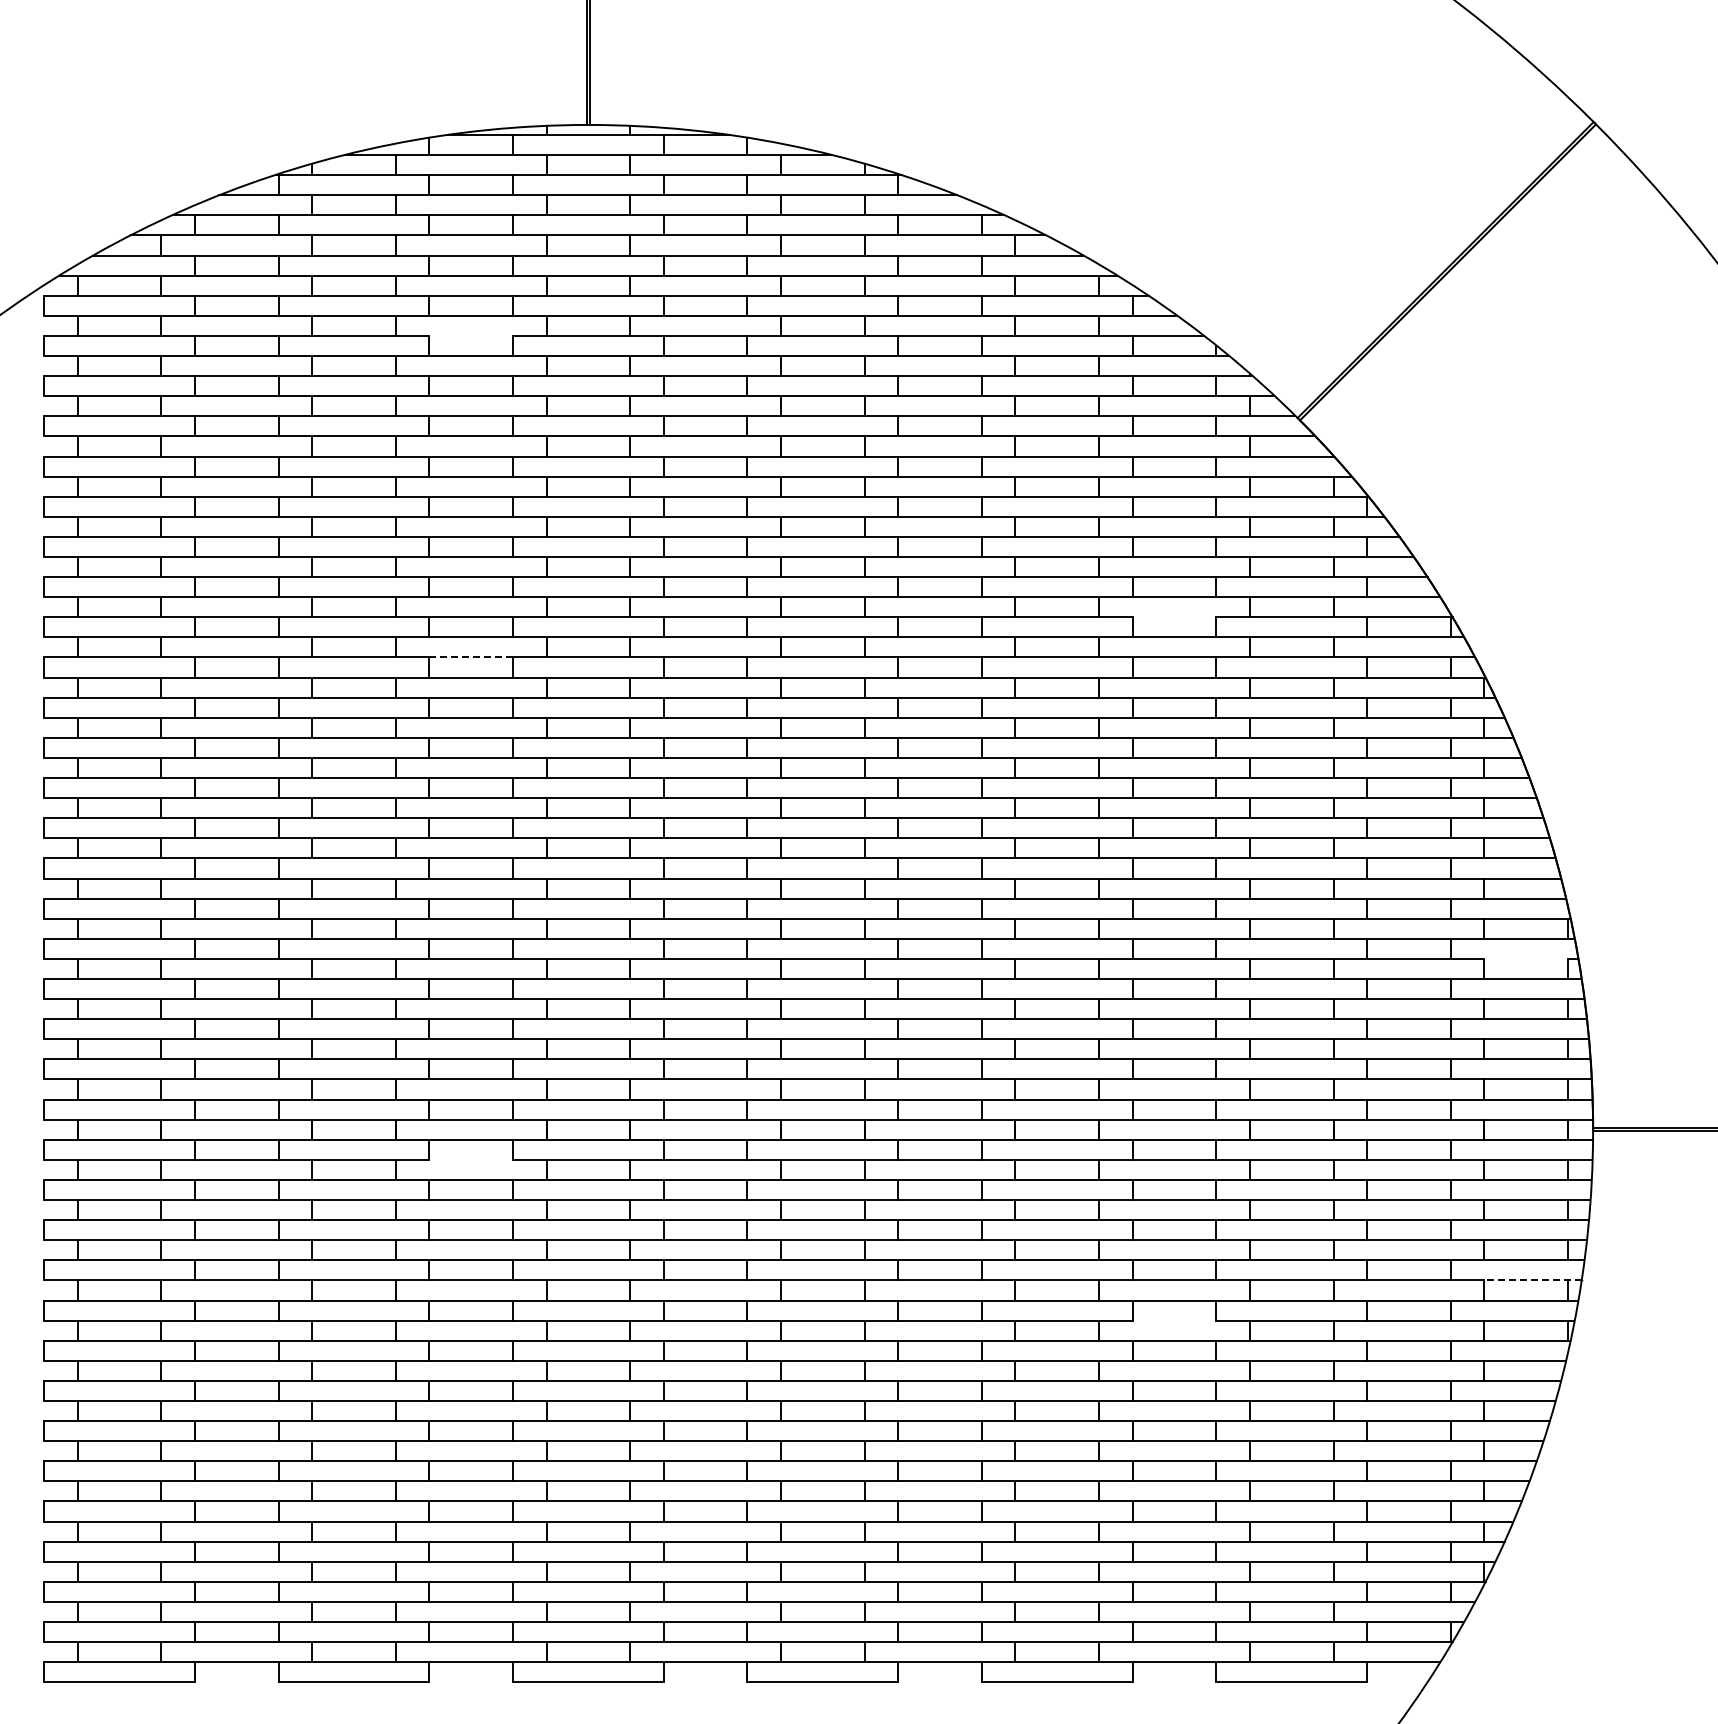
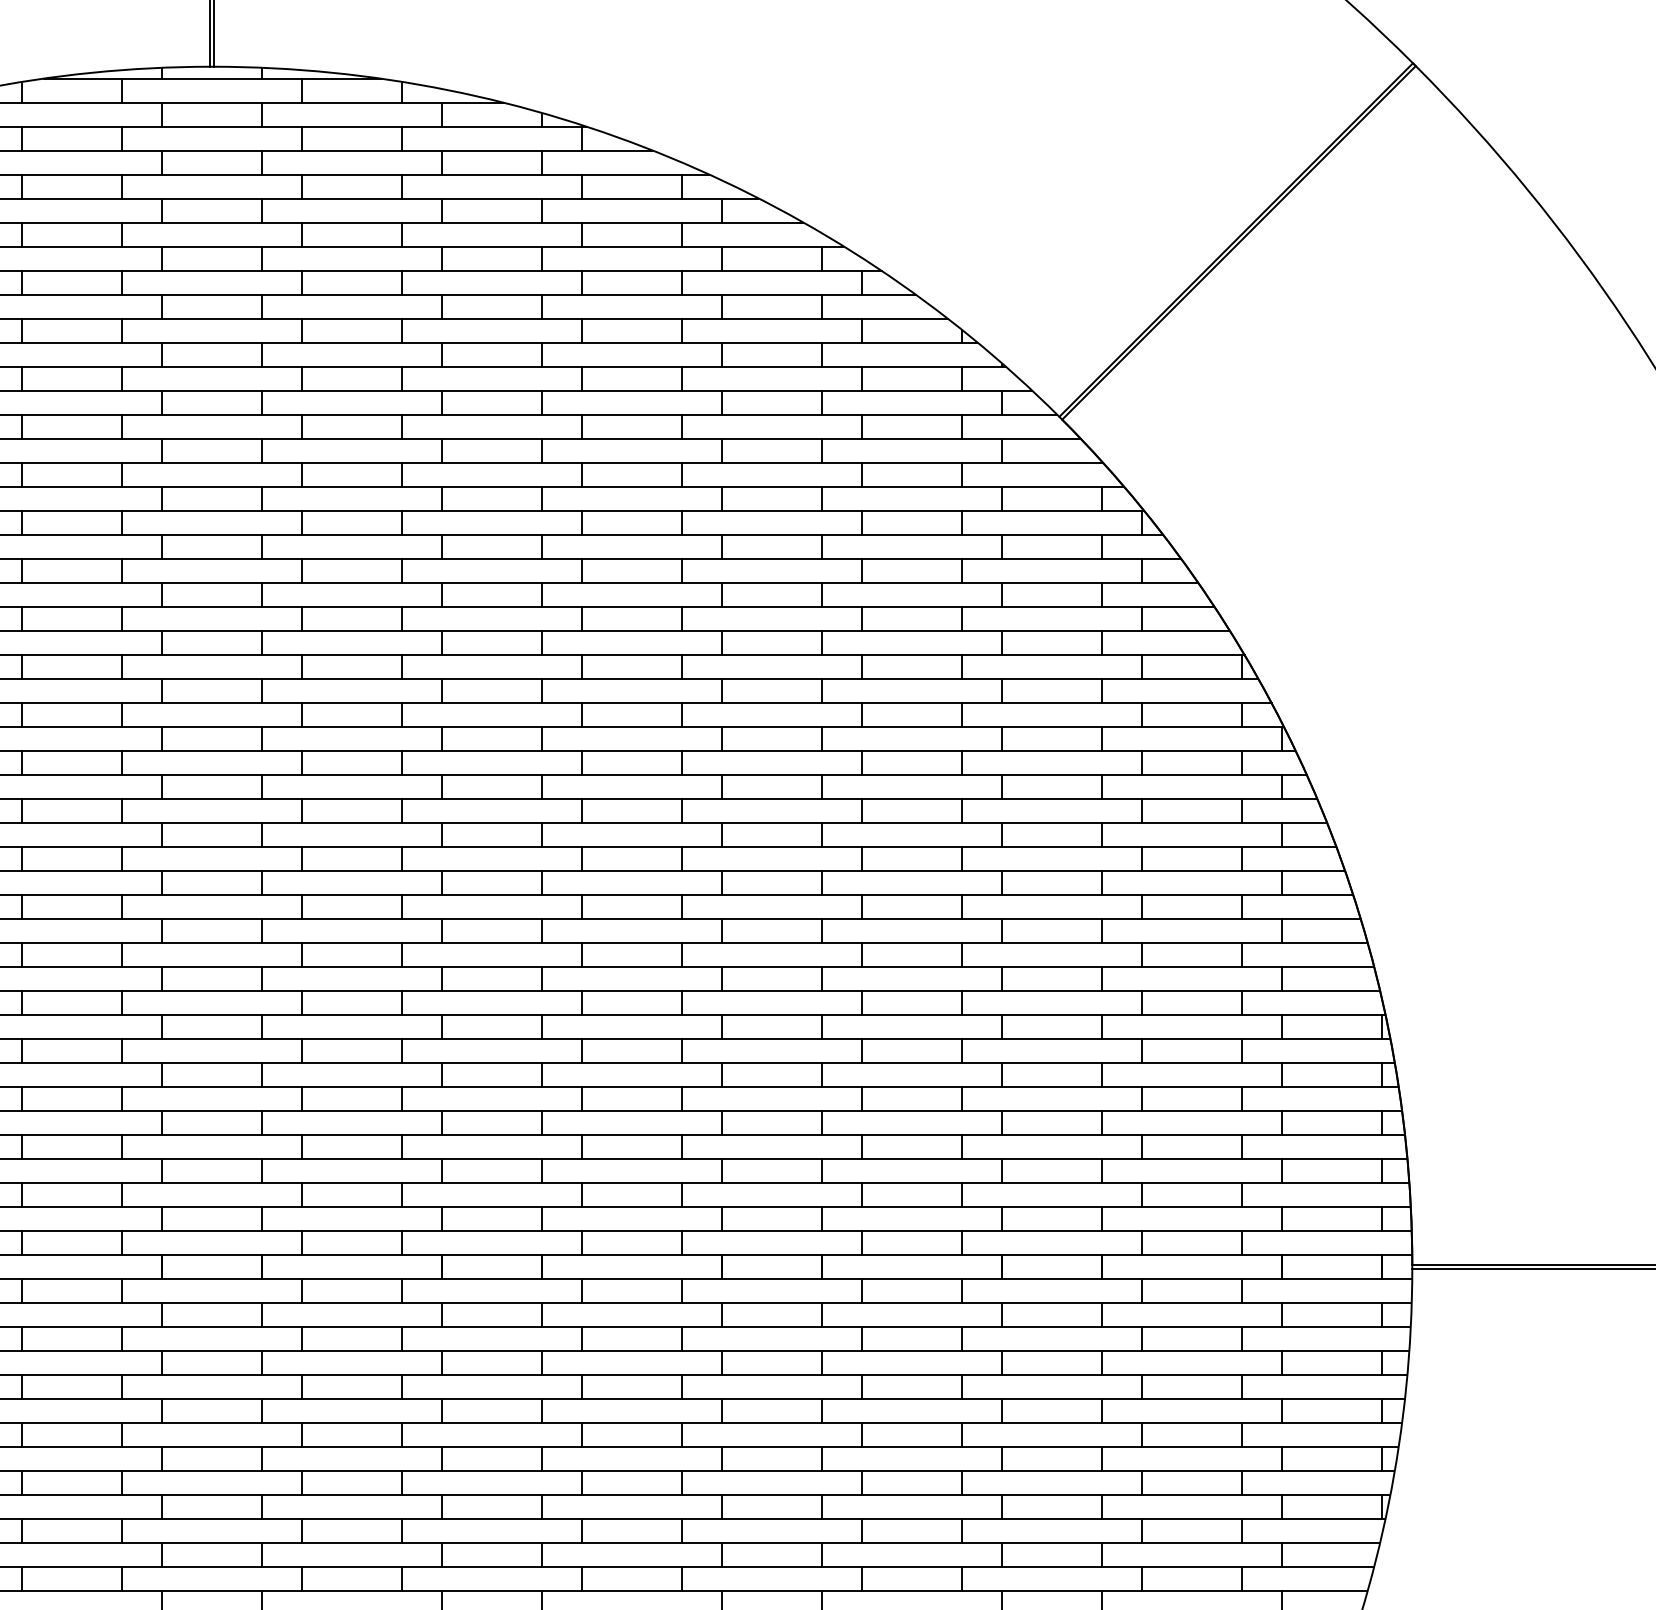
line: (471, 335) -> (72, 318), added
line: (1174, 617) -> (912, 655), added
line: (471, 657) -> (72, 702), dashed -> solid
line: (1526, 958) -> (1332, 1062), added
line: (471, 1159) -> (72, 1302), added
line: (1533, 1280) -> (1341, 1447), dashed -> solid
line: (1174, 1320) -> (912, 1494), added

